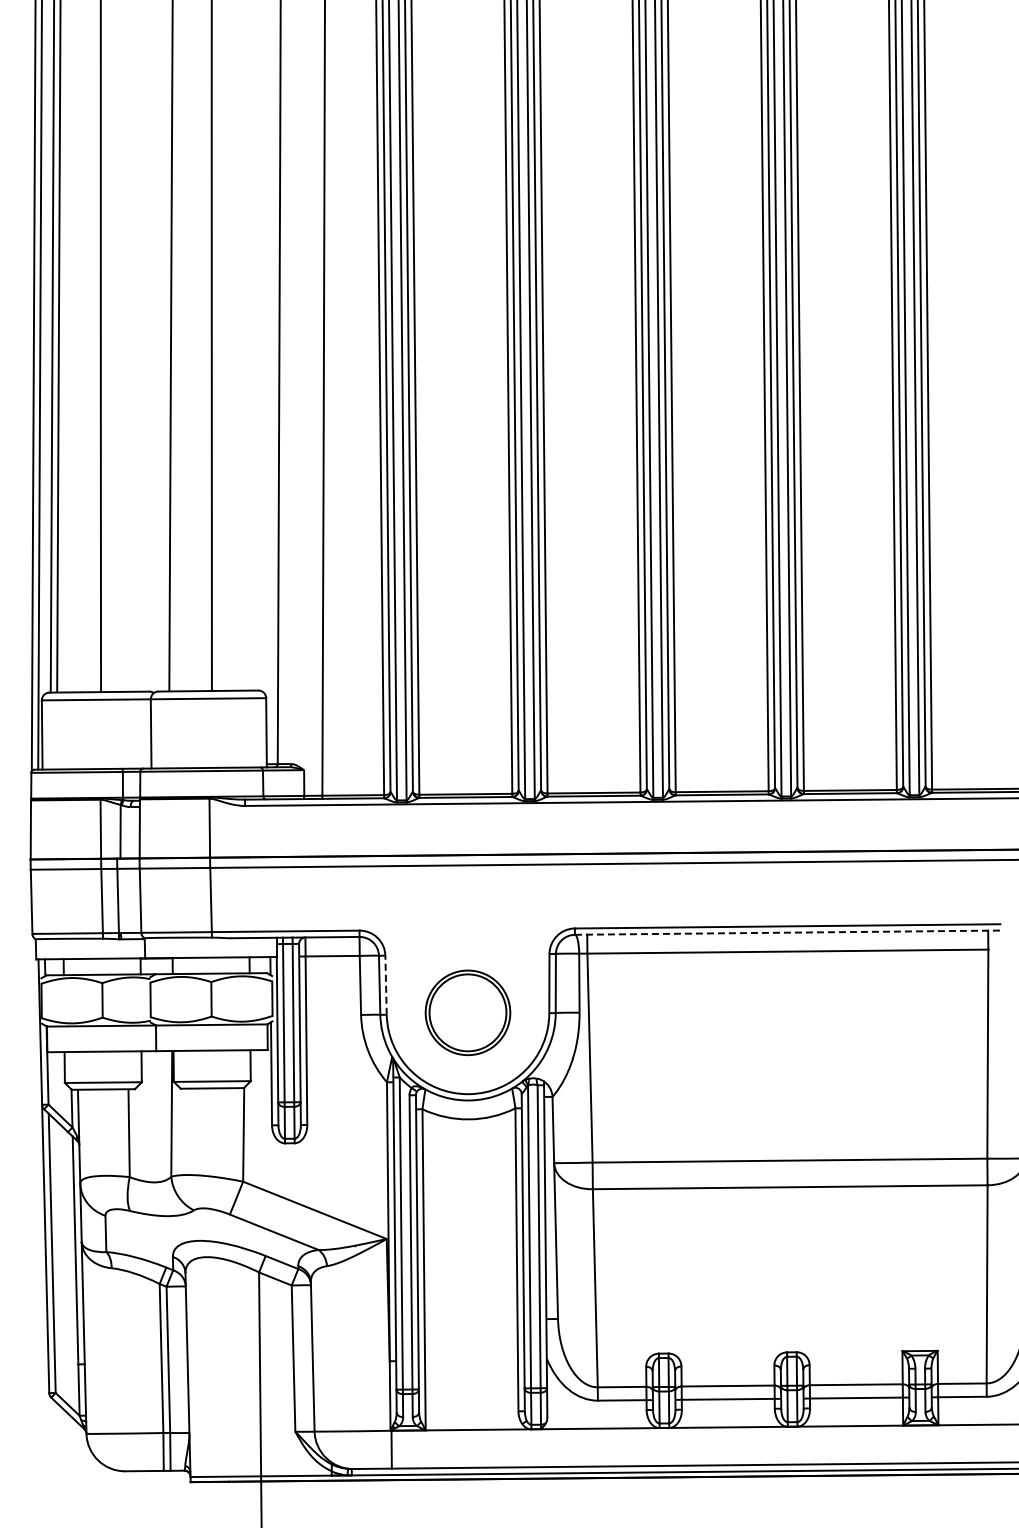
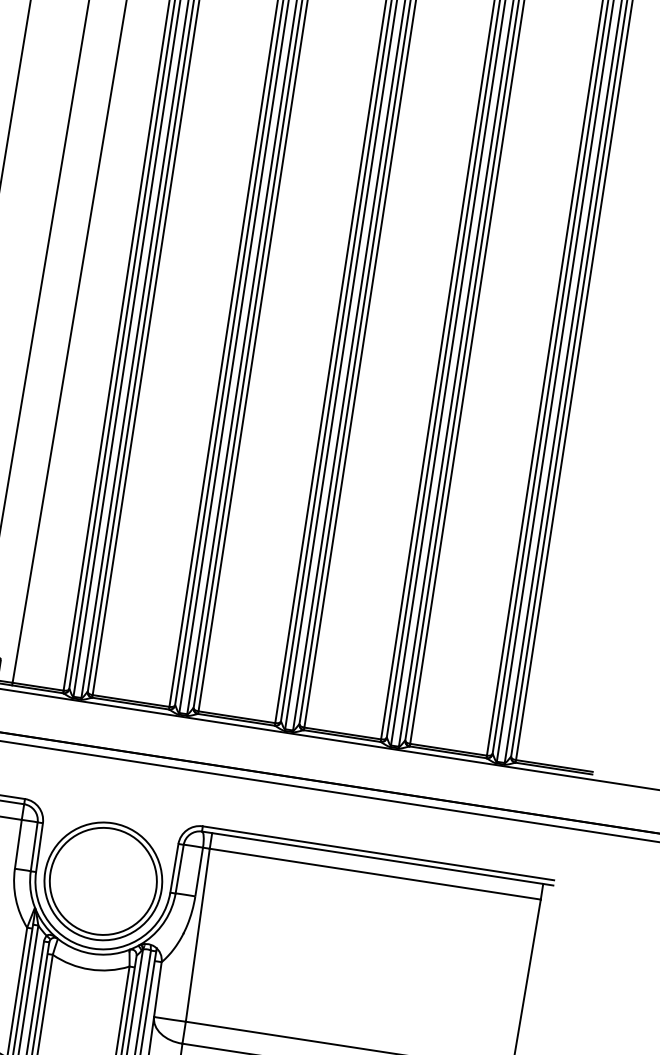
line: (787, 932) -> (377, 858), dashed -> solid
line: (386, 985) -> (39, 847), dashed -> solid
part: (467, 1012) -> (102, 881), size x1.67

